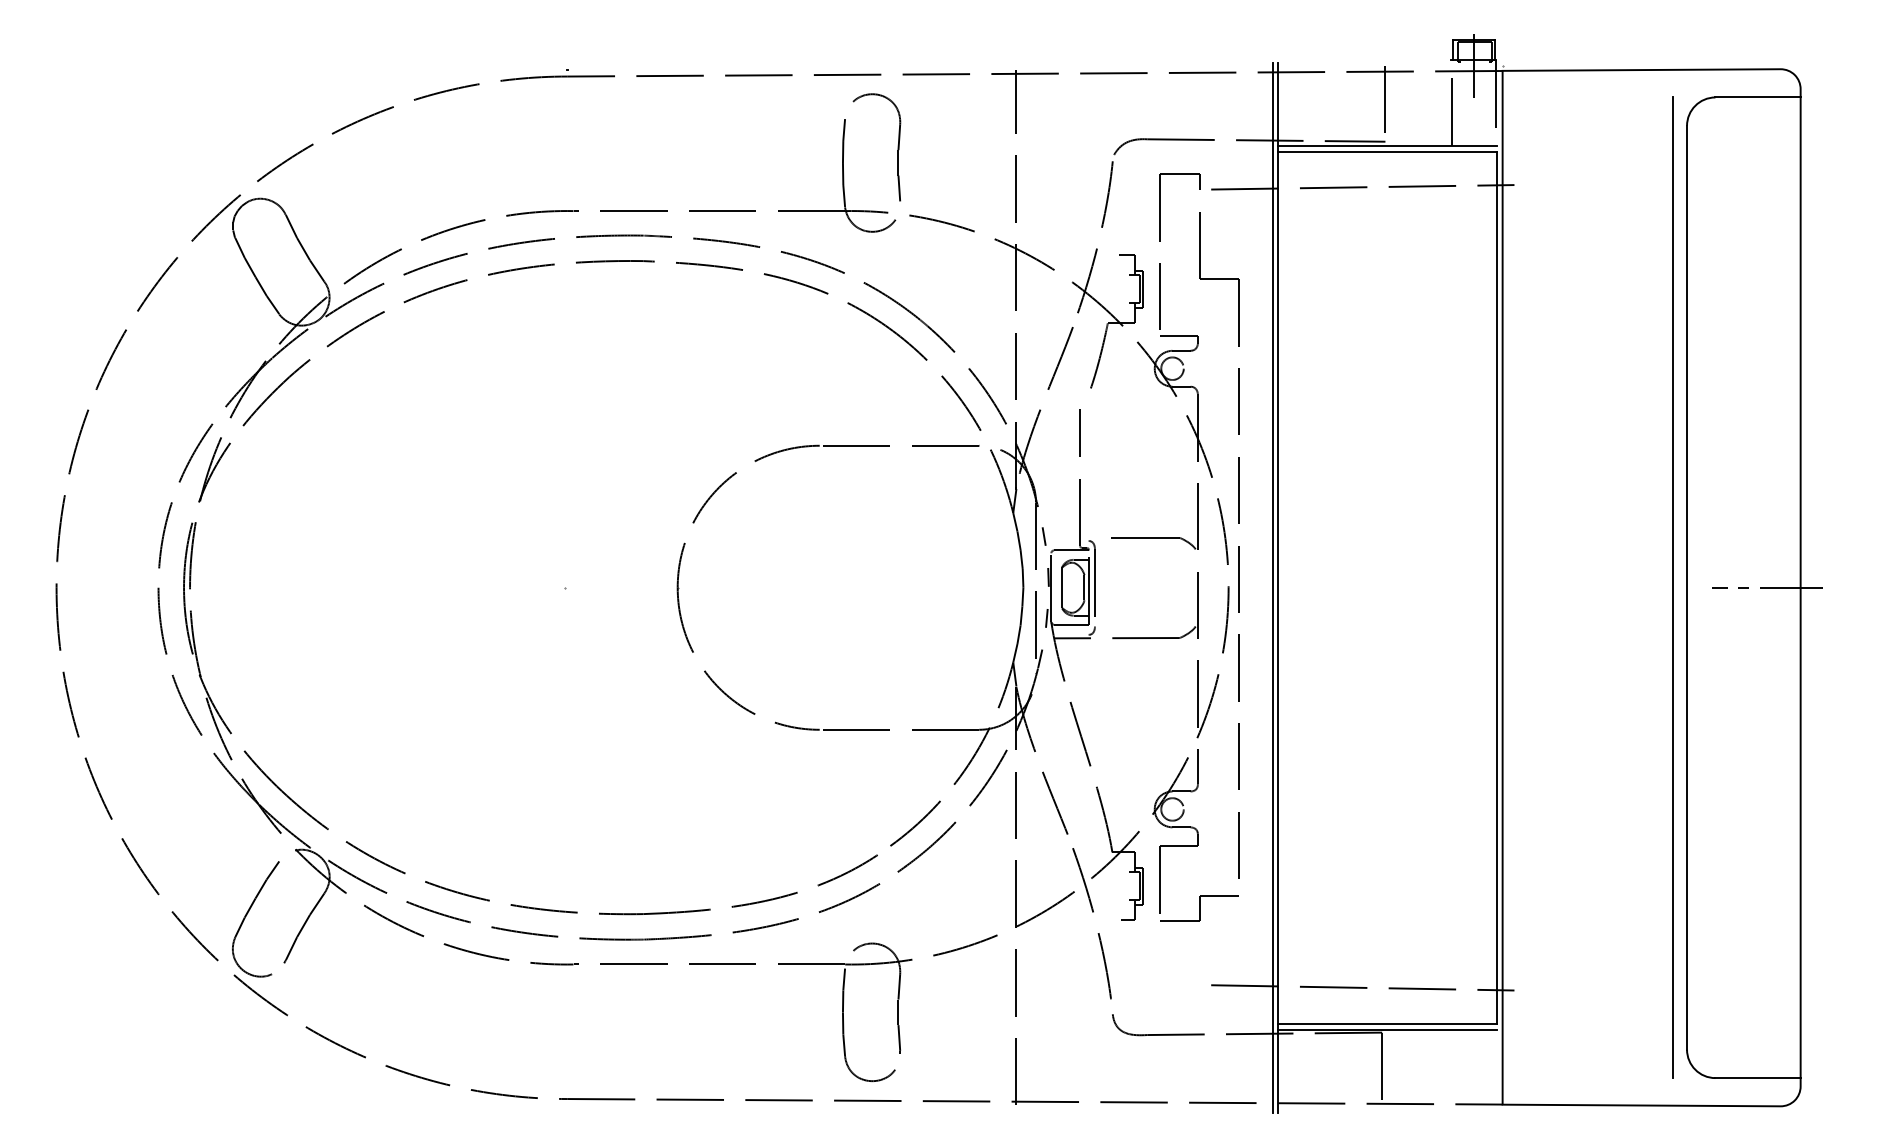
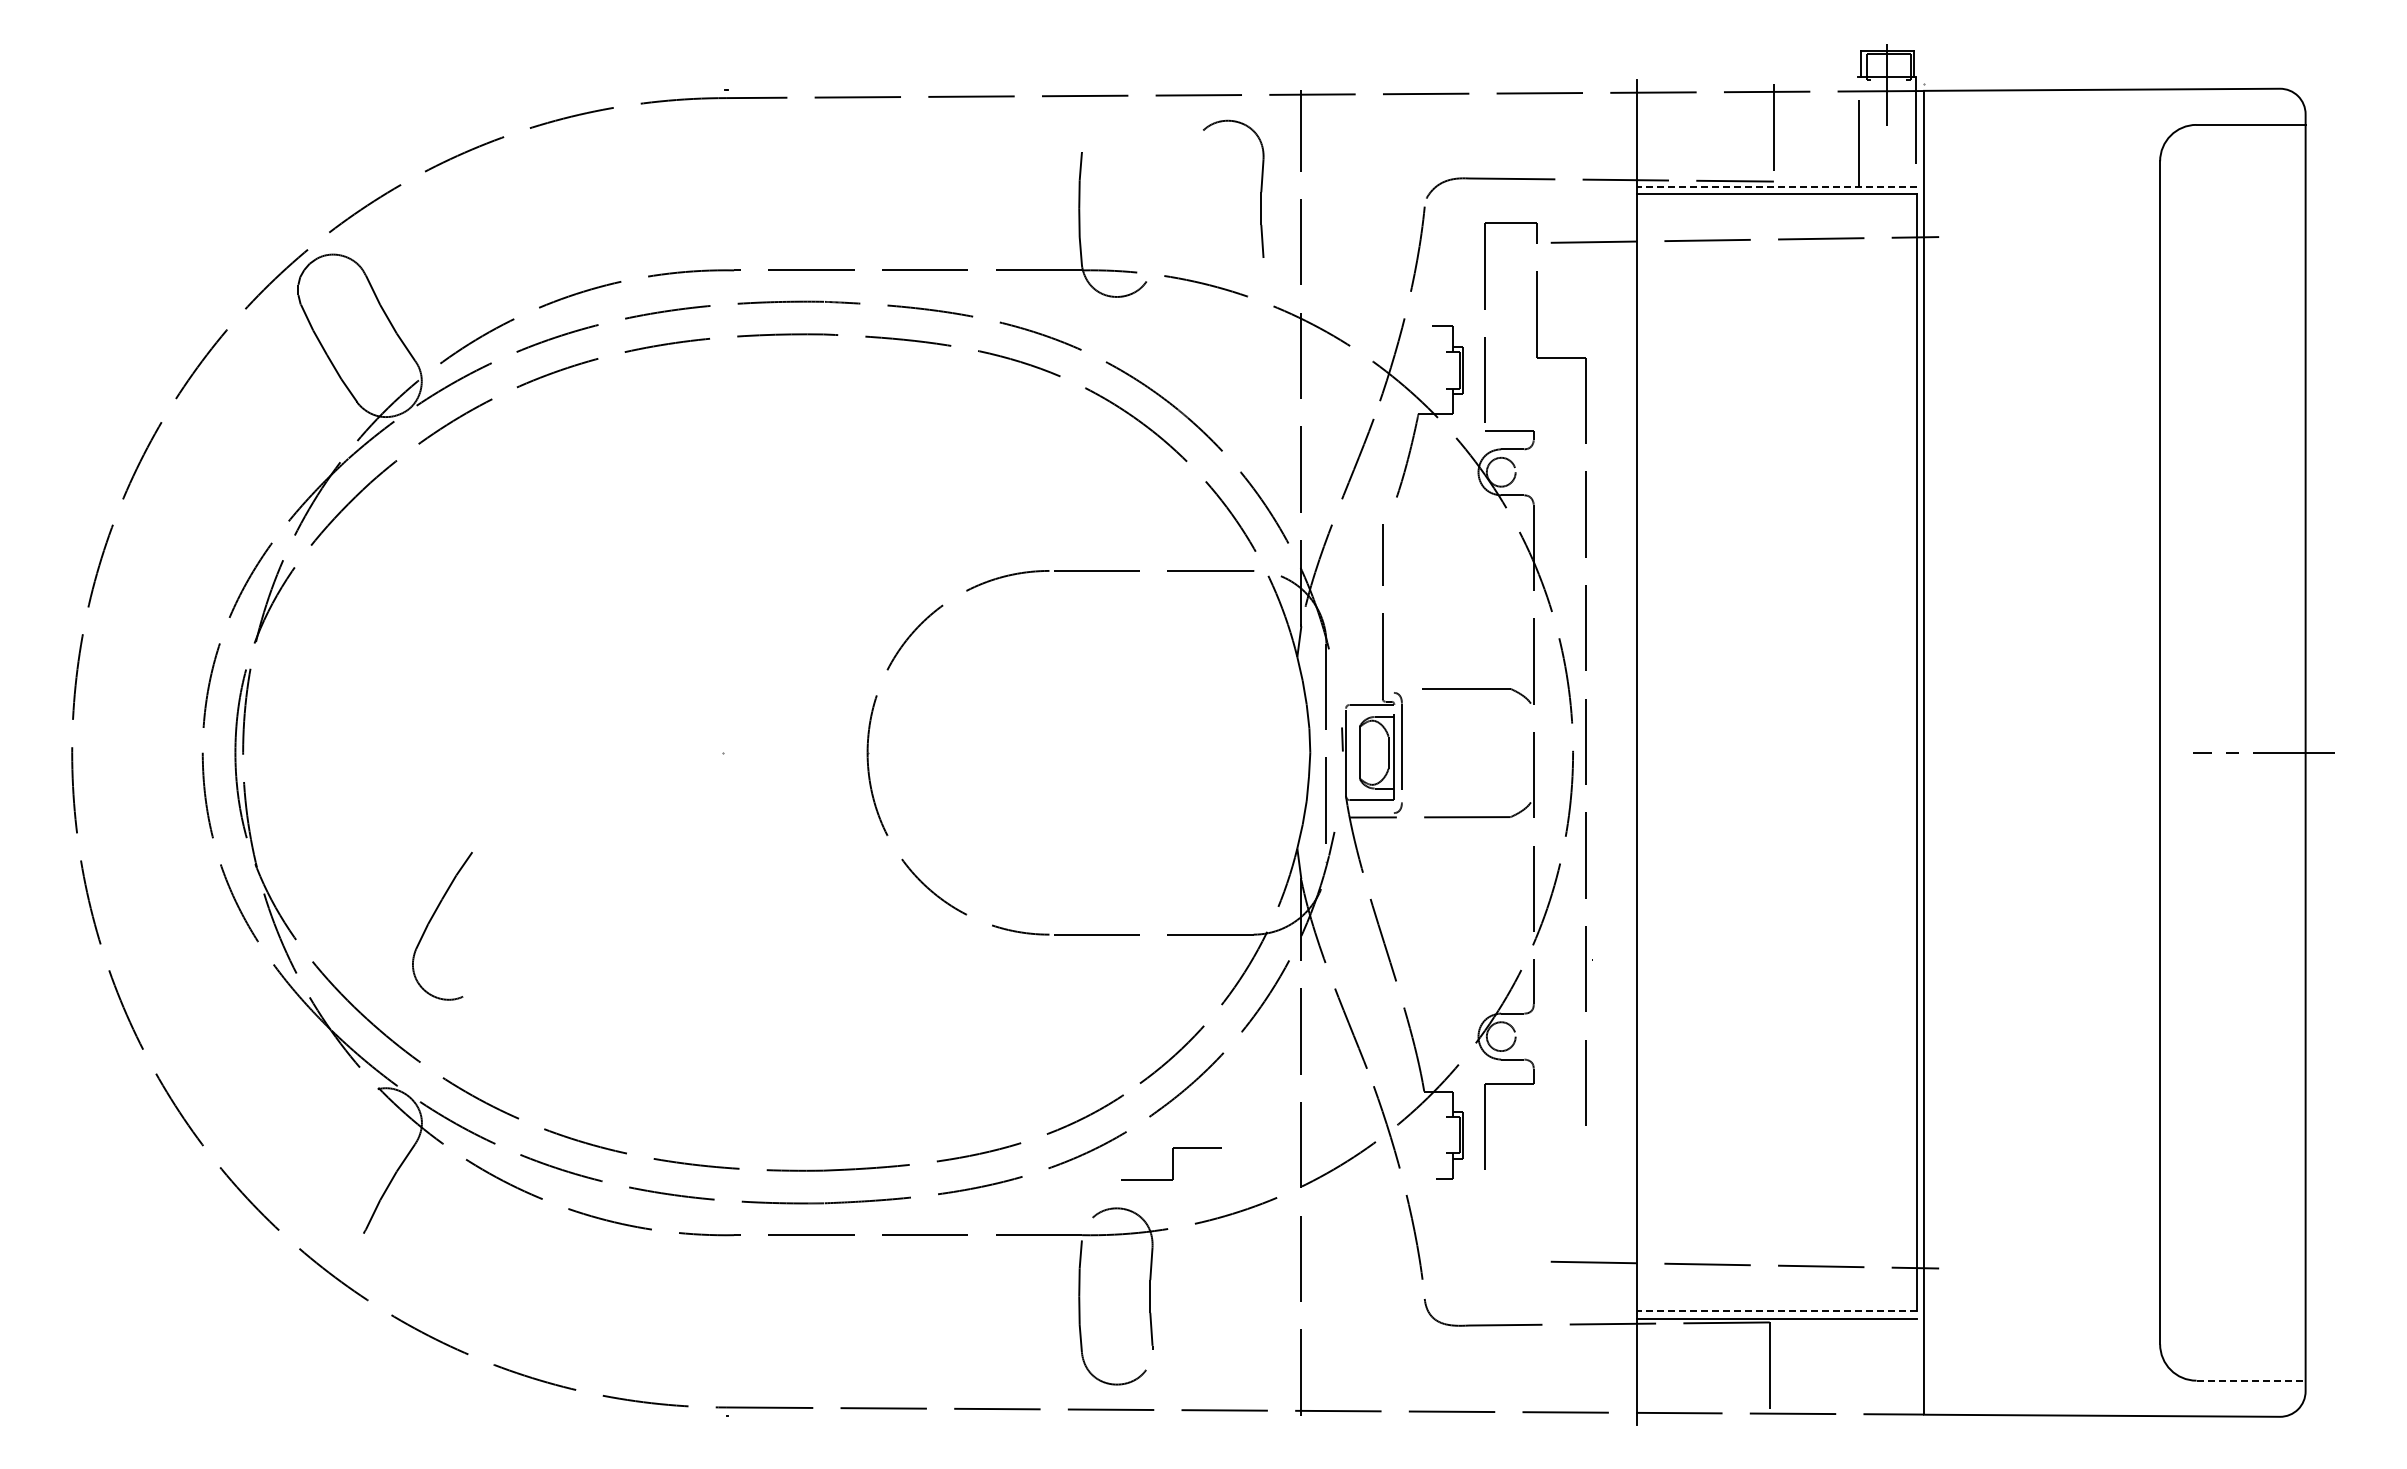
line: (1387, 146) -> (1776, 187), solid -> dashed
part: (897, 147) -> (1260, 188), moved
line: (1043, 536) -> (1336, 687), removed
line: (1272, 587) -> (1629, 752), removed
line: (1672, 587) -> (2141, 752), removed
line: (1046, 618) -> (1340, 791), removed
part: (1199, 908) -> (1171, 1163), moved
part: (247, 914) -> (431, 920), moved
line: (1387, 1024) -> (1776, 1311), solid -> dashed
line: (1758, 1077) -> (2251, 1380), solid -> dashed

